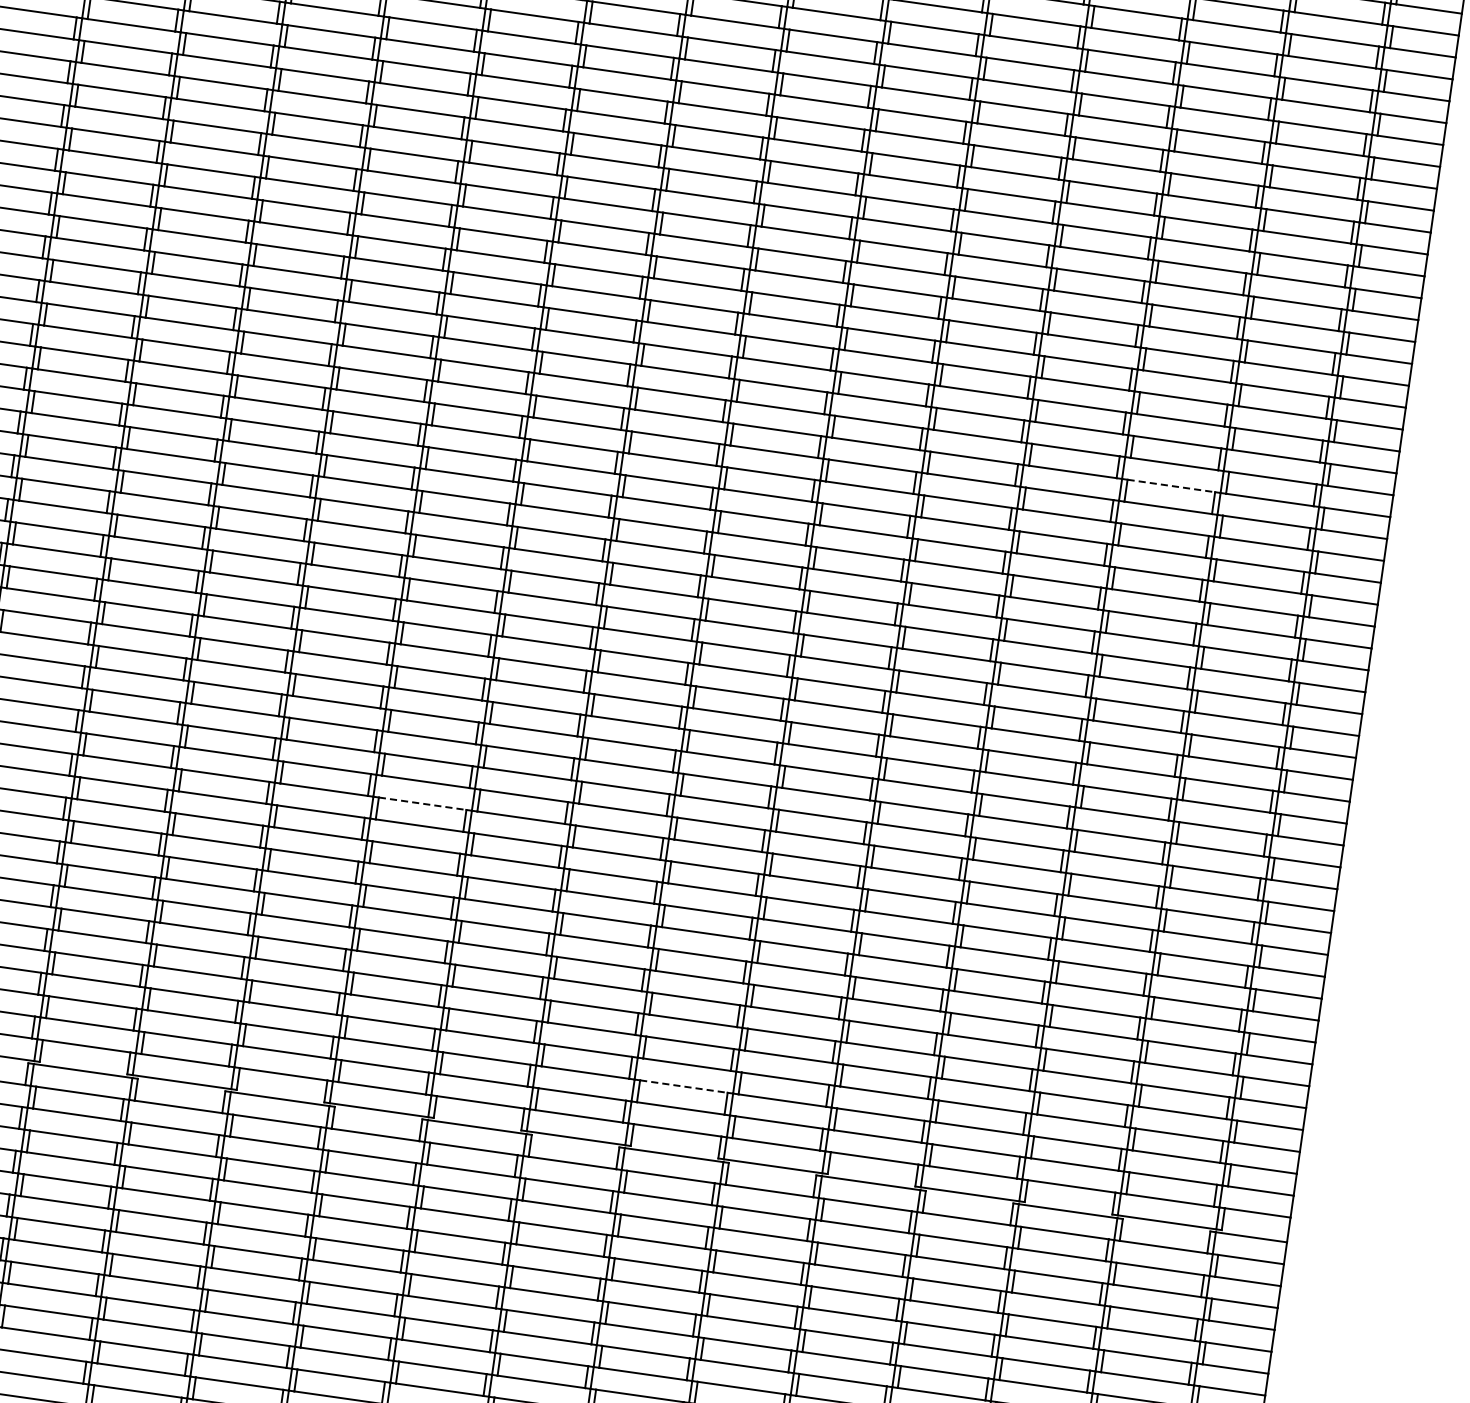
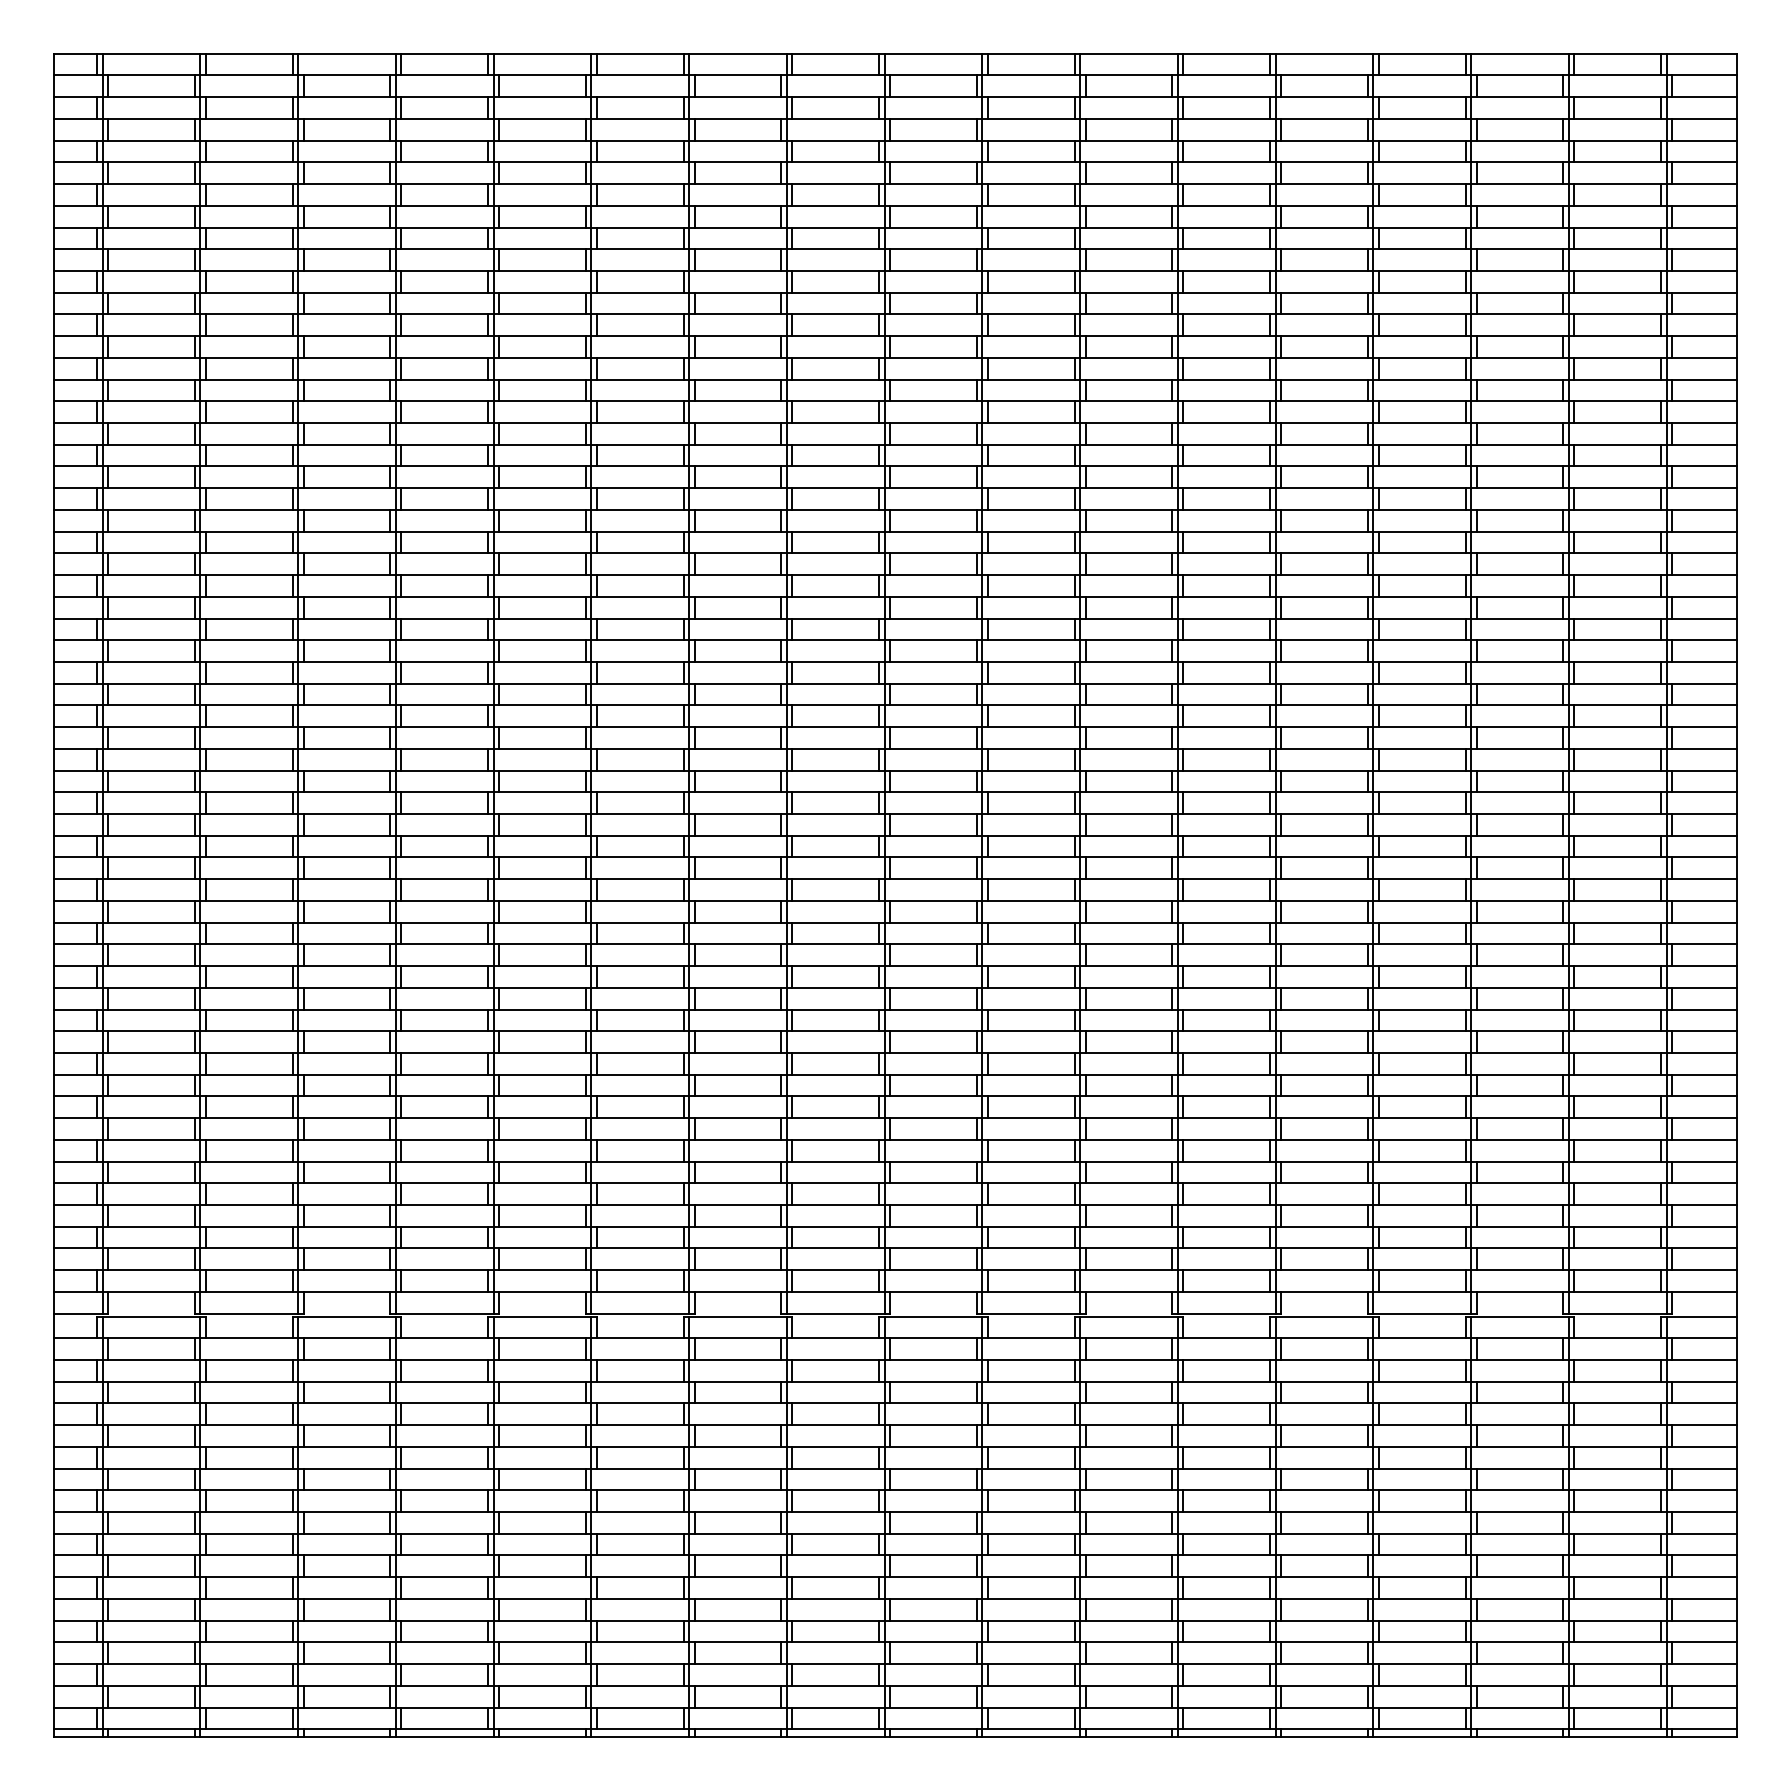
line: (1171, 485) -> (1520, 596), dashed -> solid
line: (423, 803) -> (836, 1009), dashed -> solid
line: (684, 1086) -> (1129, 1248), dashed -> solid

